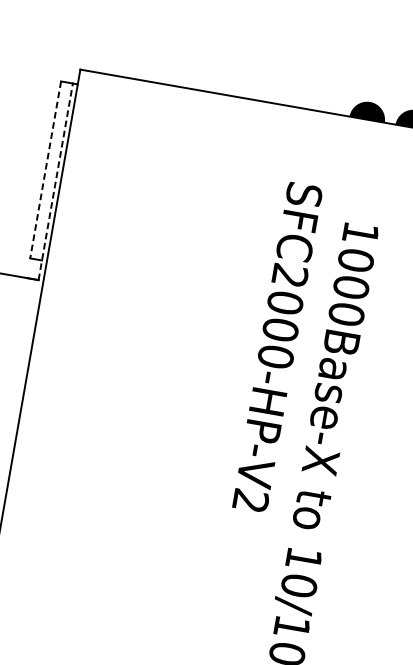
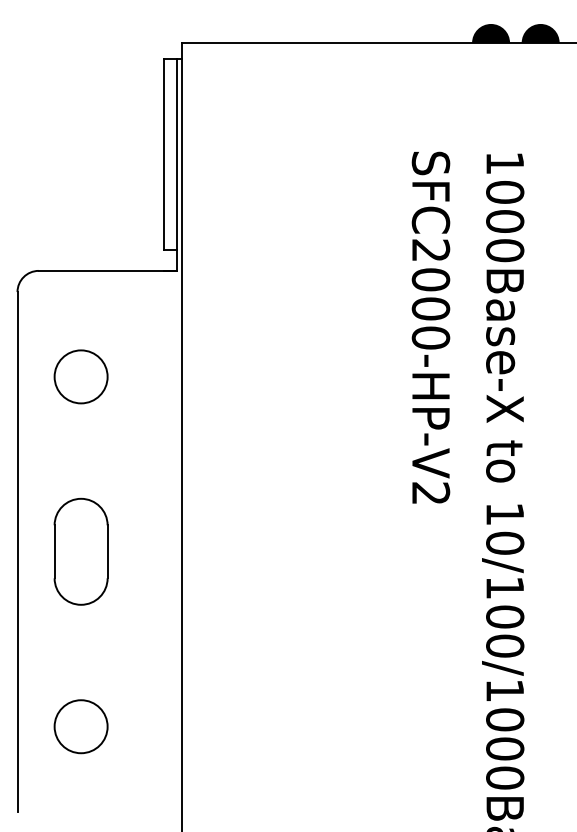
line: (45, 170) -> (163, 154), dashed -> solid
line: (55, 181) -> (176, 164), dashed -> solid
text: (277, 347) -> (430, 327), moved

